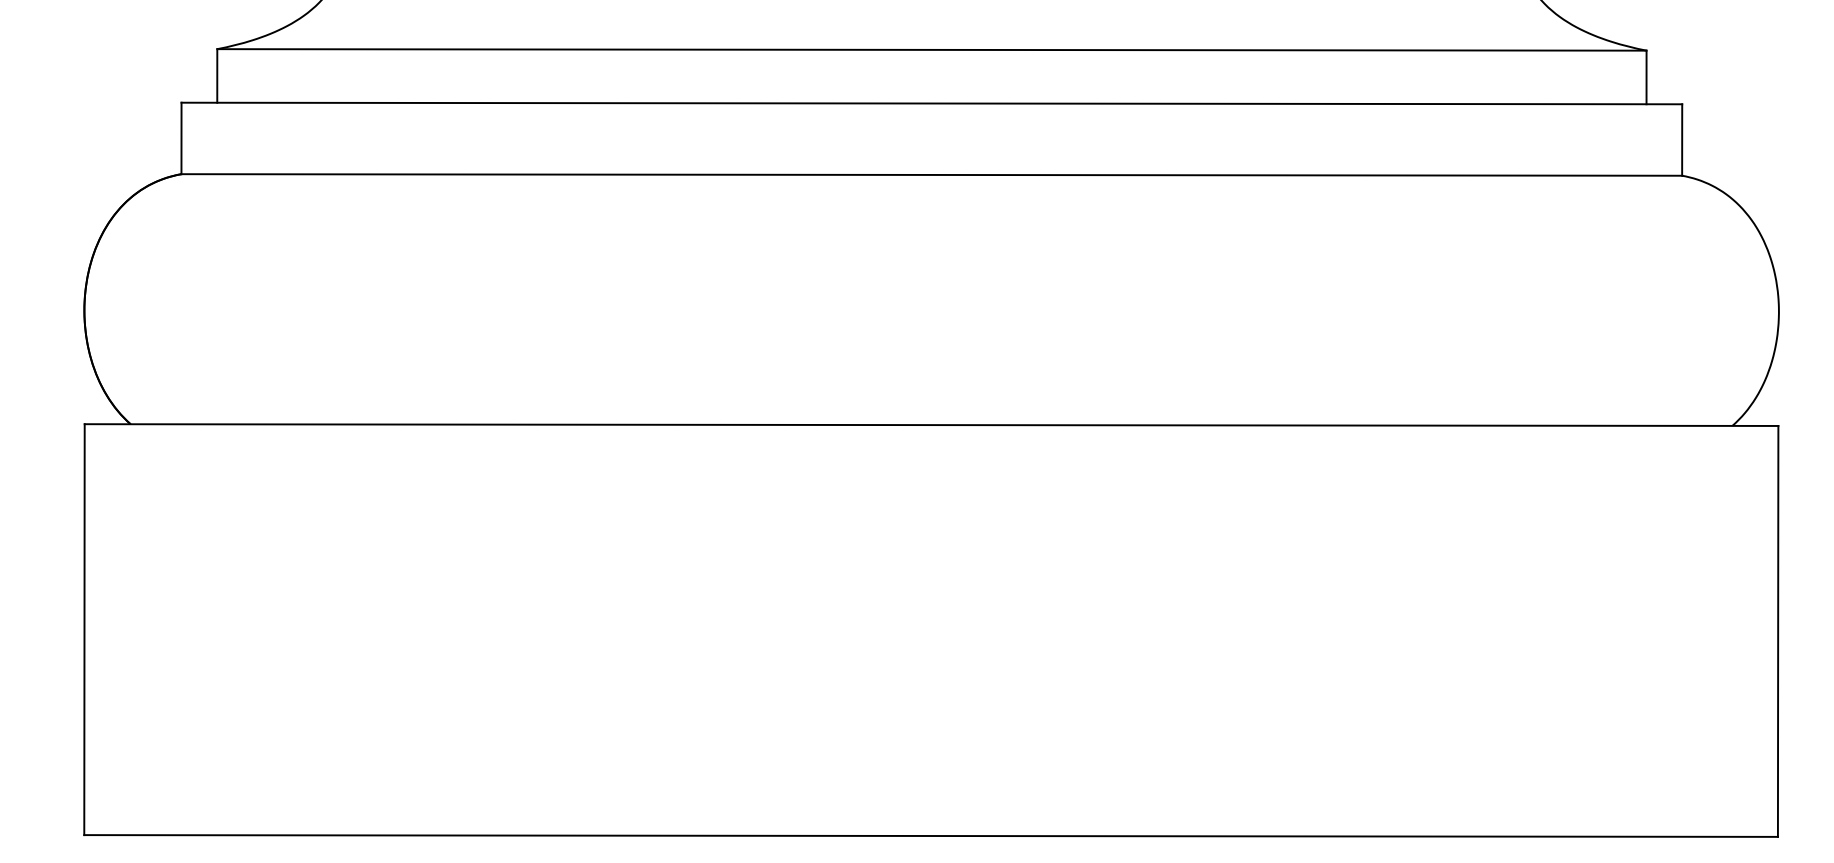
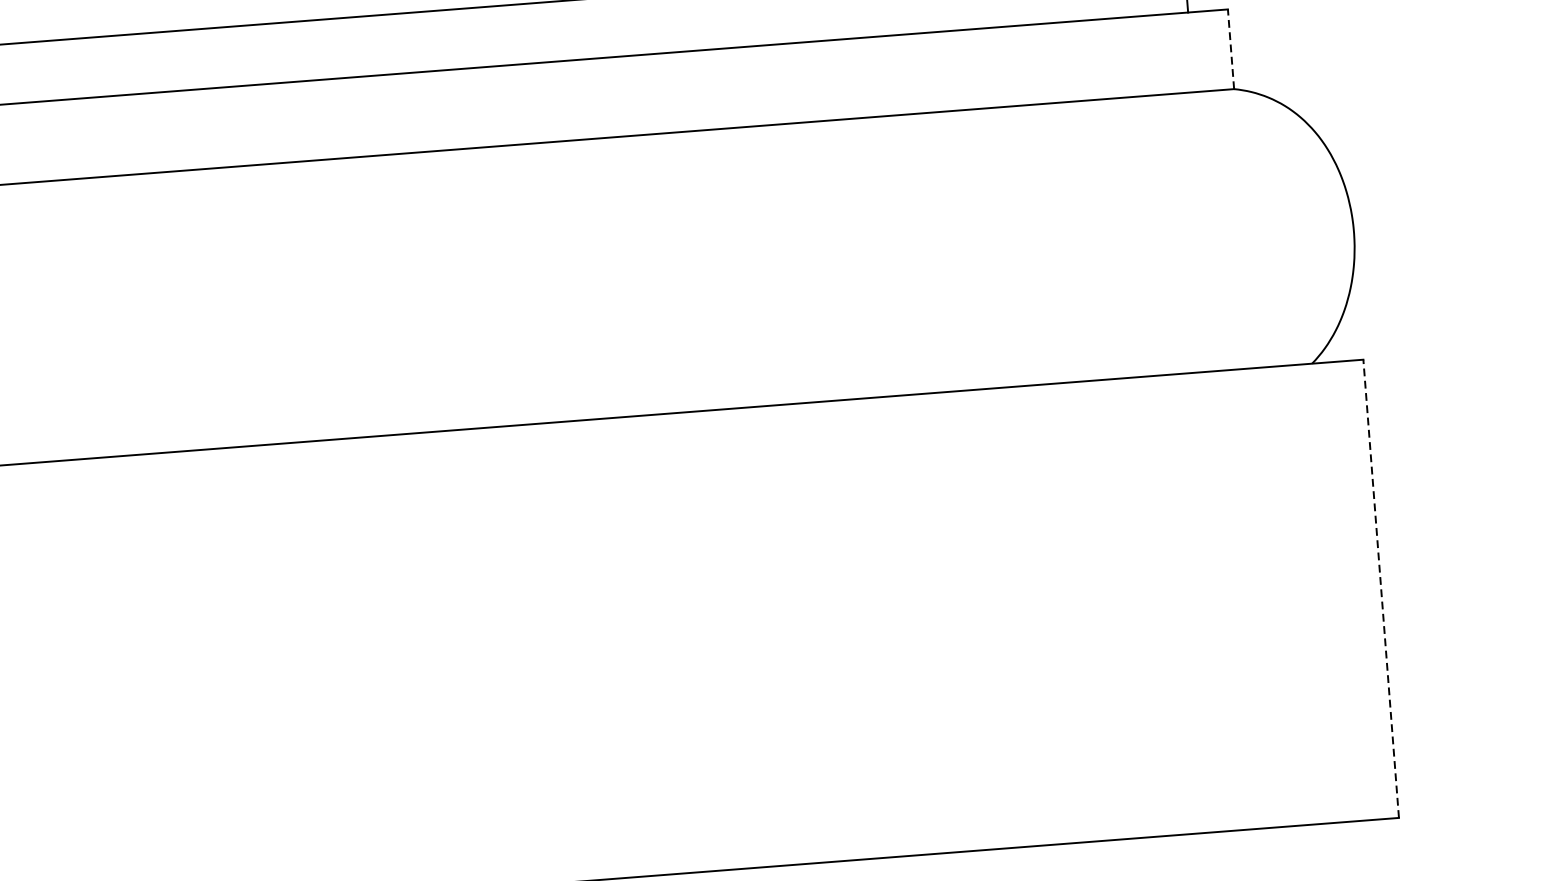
line: (1682, 140) -> (1231, 49), solid -> dashed
line: (1778, 630) -> (1381, 587), solid -> dashed

